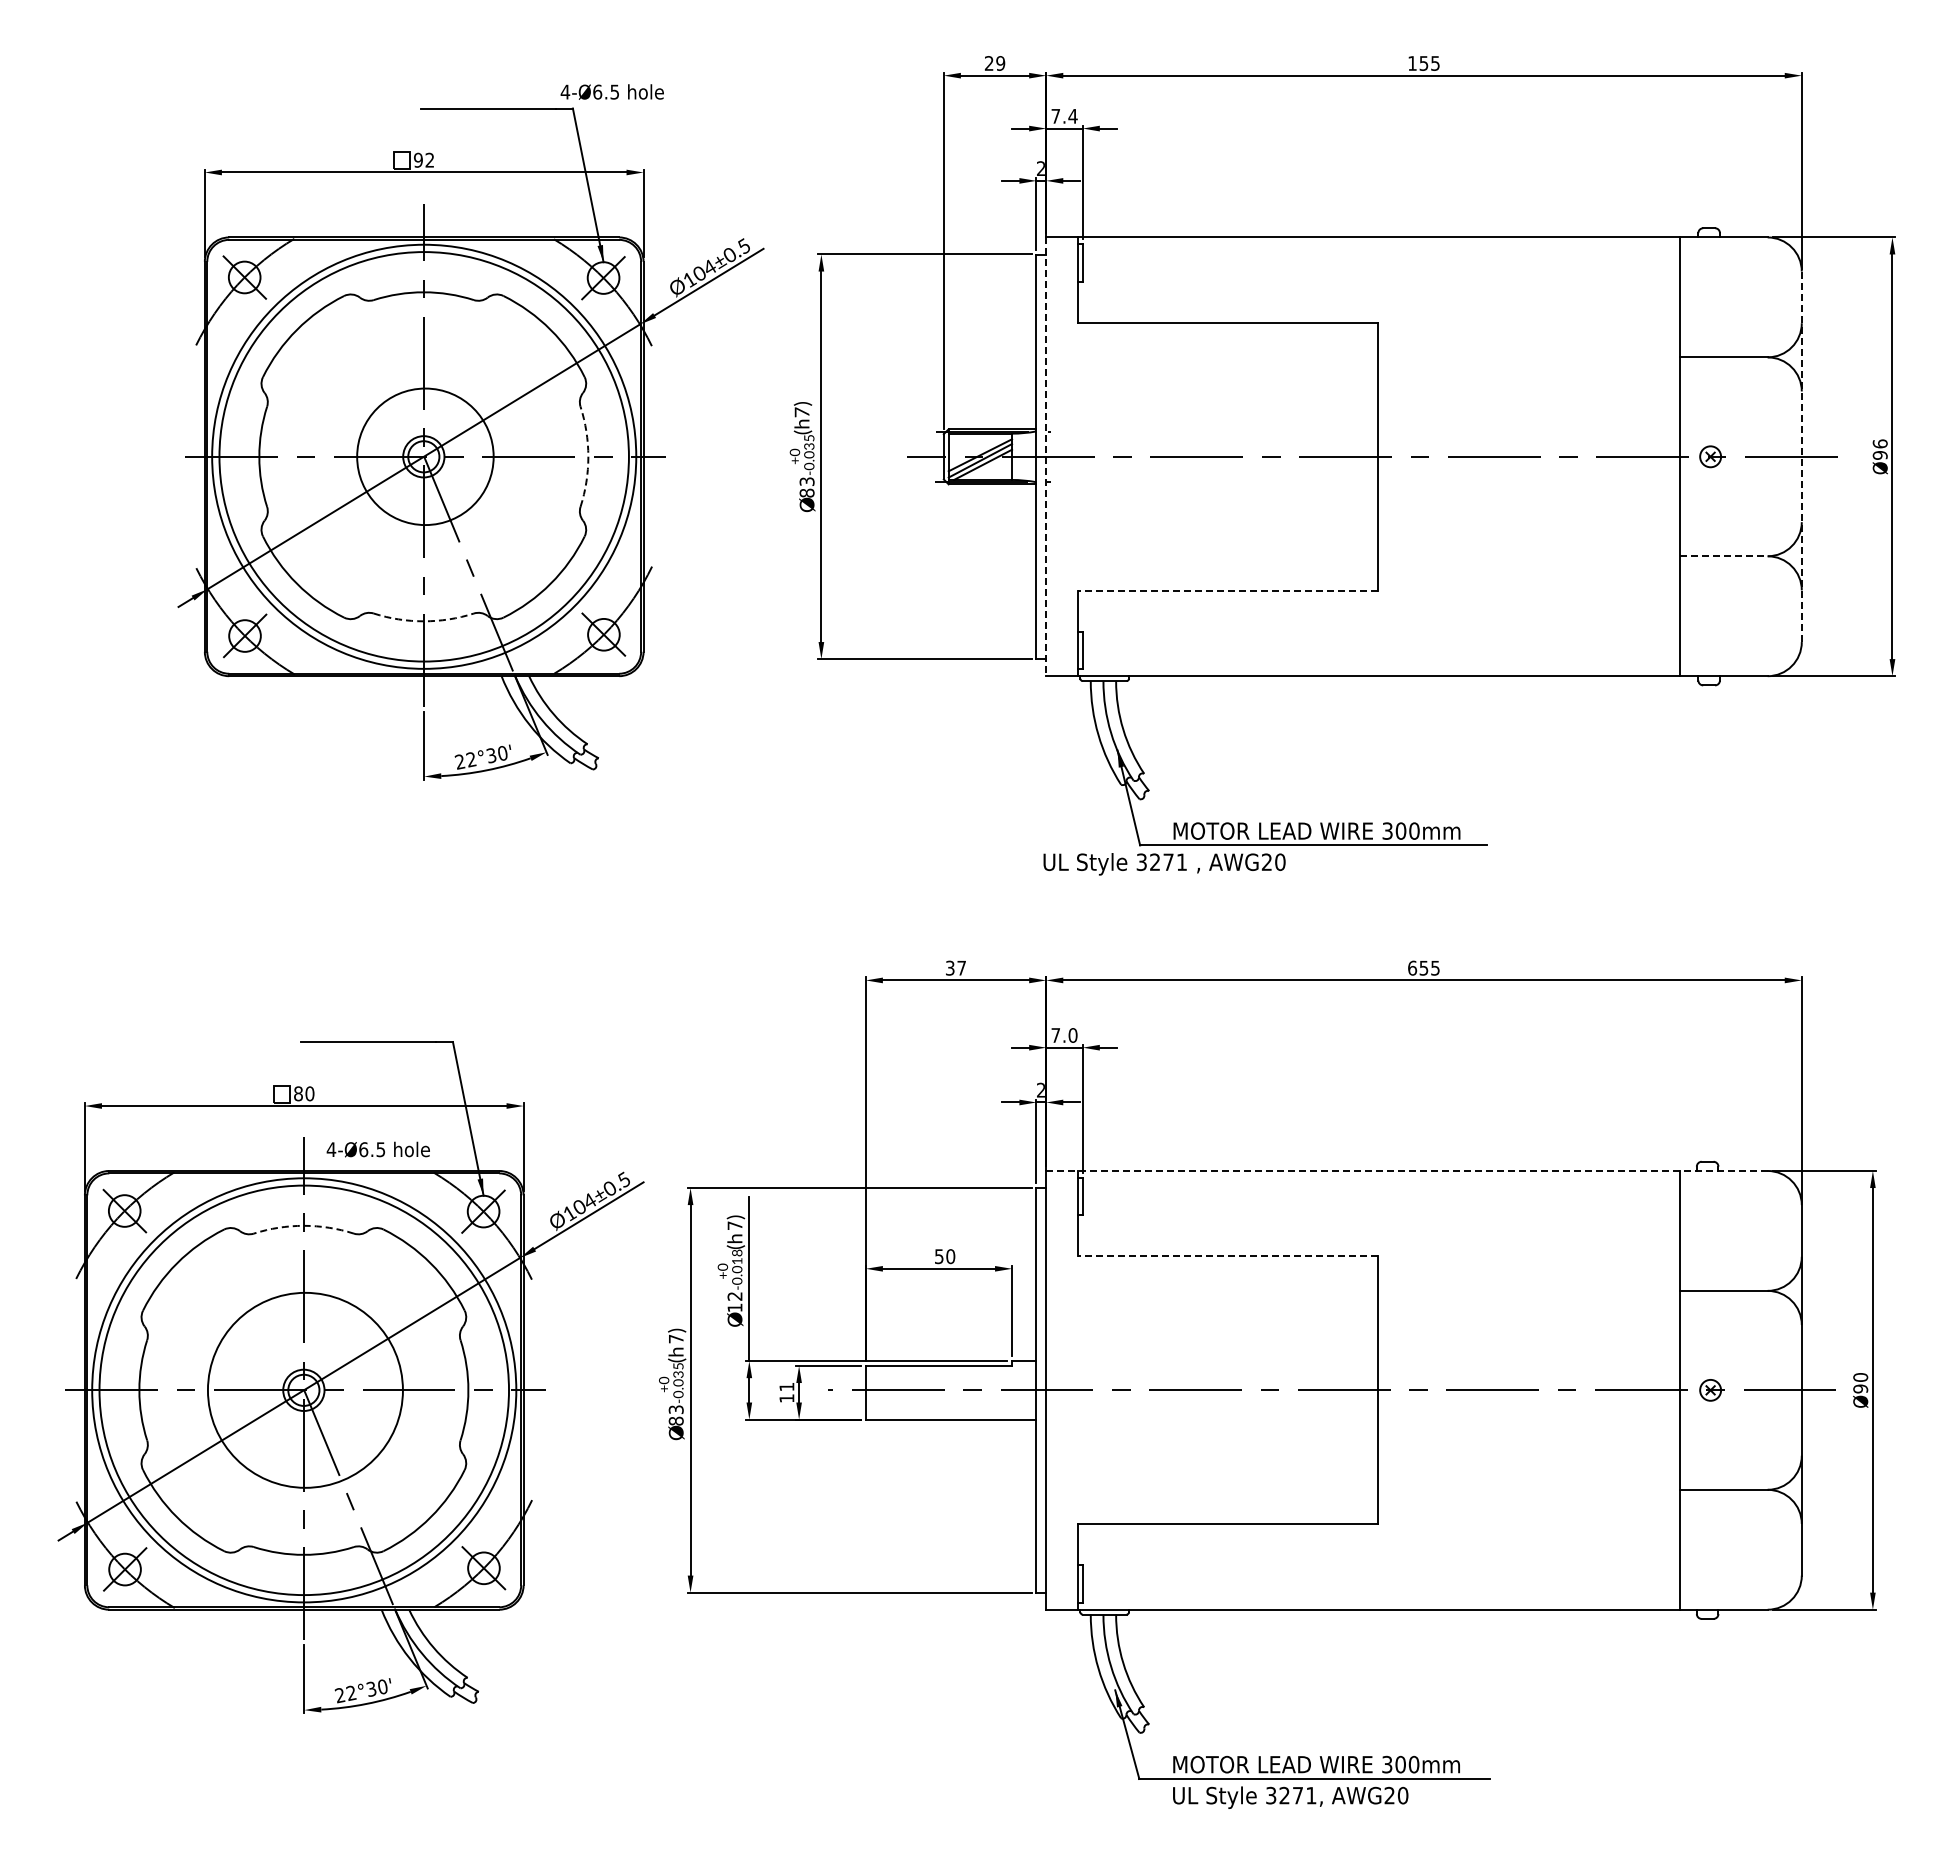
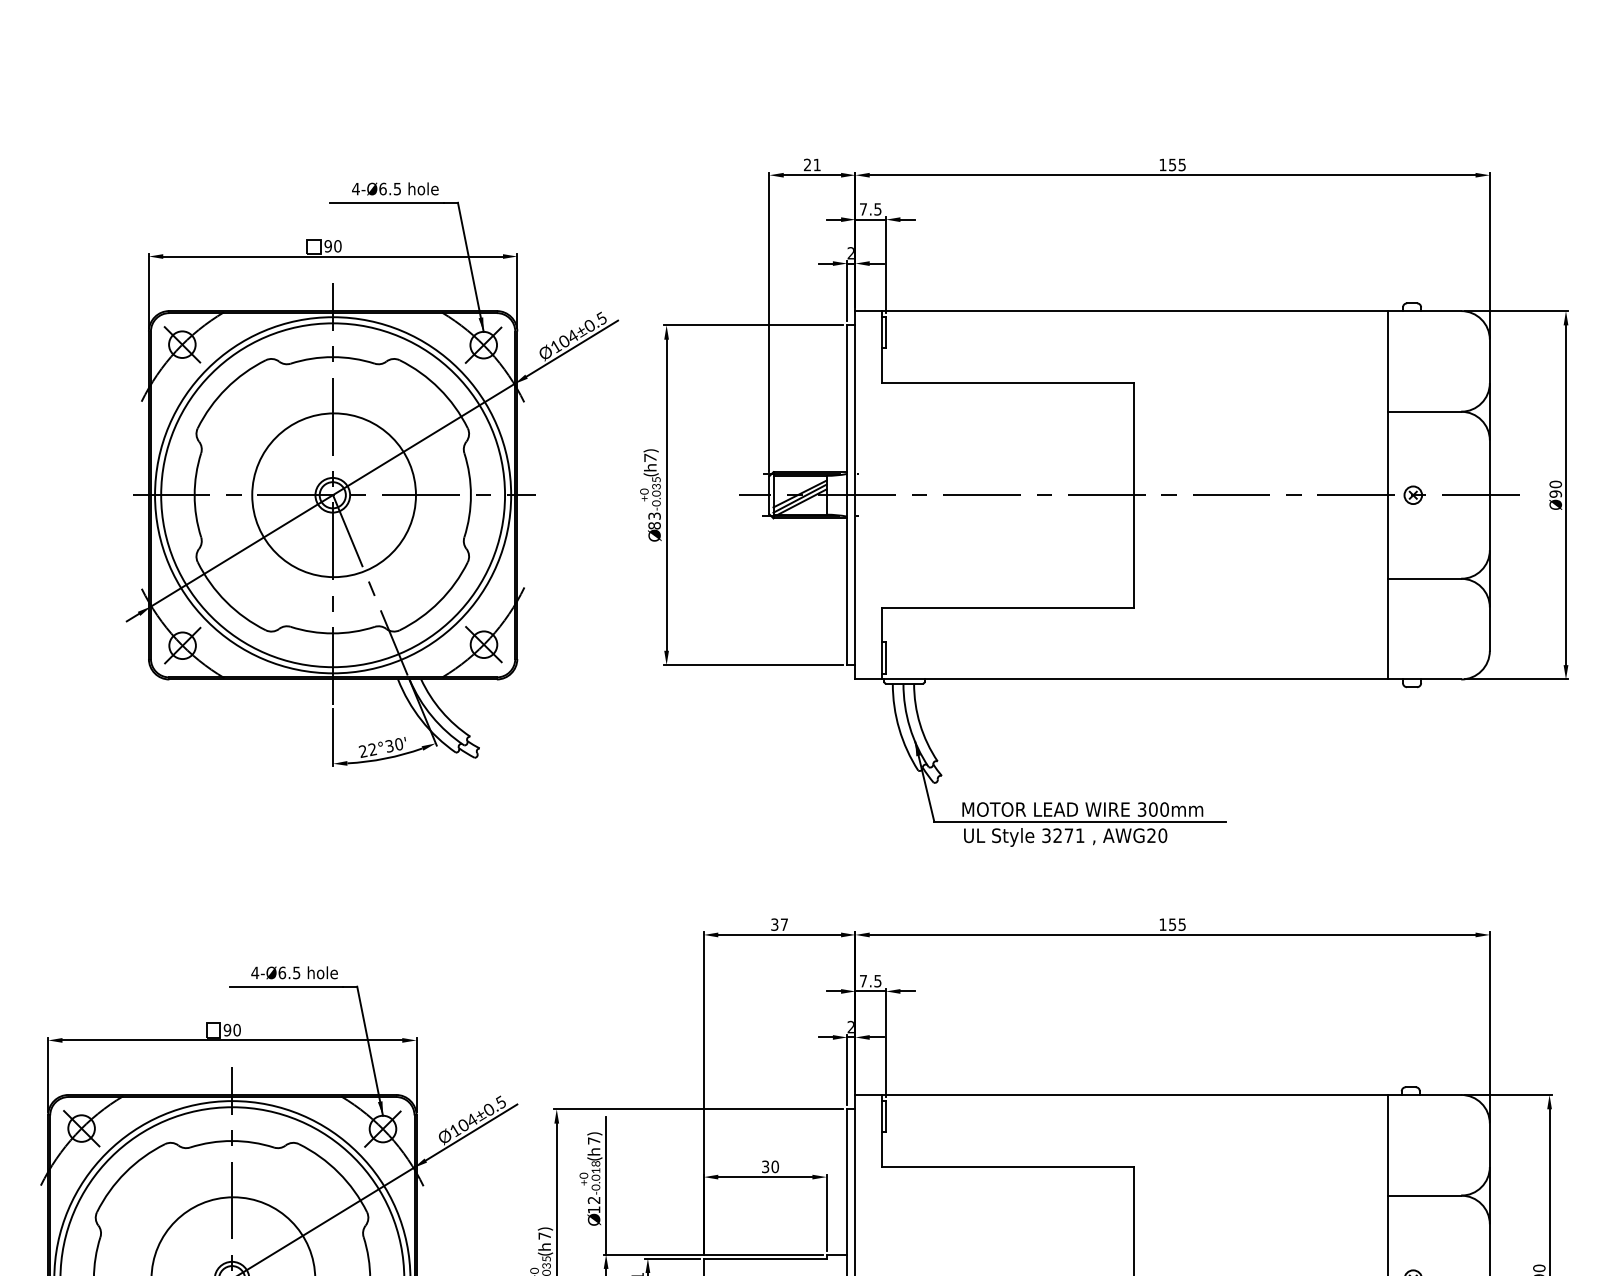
text: (1000, 63) -> (817, 165), 29 -> 21
text: (611, 91) -> (394, 188), moved
text: (1072, 116) -> (877, 209), 7.4 -> 7.5
text: (429, 159) -> (337, 245), 92 -> 90
text: (1879, 443) -> (1555, 484), Ø96 -> Ø90
circle: (424, 456) -> (333, 495), size x1.43
arc: (588, 456) -> (471, 495), dashed -> solid
line: (1046, 457) -> (855, 495), dashed -> solid
line: (1801, 457) -> (1489, 495), dashed -> solid
line: (1723, 556) -> (1424, 578), dashed -> solid
line: (1228, 590) -> (1008, 607), dashed -> solid
arc: (423, 621) -> (332, 633), dashed -> solid
text: (1164, 864) -> (1065, 837), moved
text: (1412, 967) -> (1162, 924), 655 -> 155
text: (1072, 1035) -> (877, 981), 7.0 -> 7.5
text: (298, 1093) -> (227, 1029), 80 -> 90
text: (377, 1149) -> (293, 972), moved
line: (1406, 1170) -> (1157, 1094), dashed -> solid
arc: (303, 1225) -> (231, 1140), dashed -> solid
text: (939, 1256) -> (765, 1166), 50 -> 30
line: (1228, 1256) -> (1008, 1166), dashed -> solid

